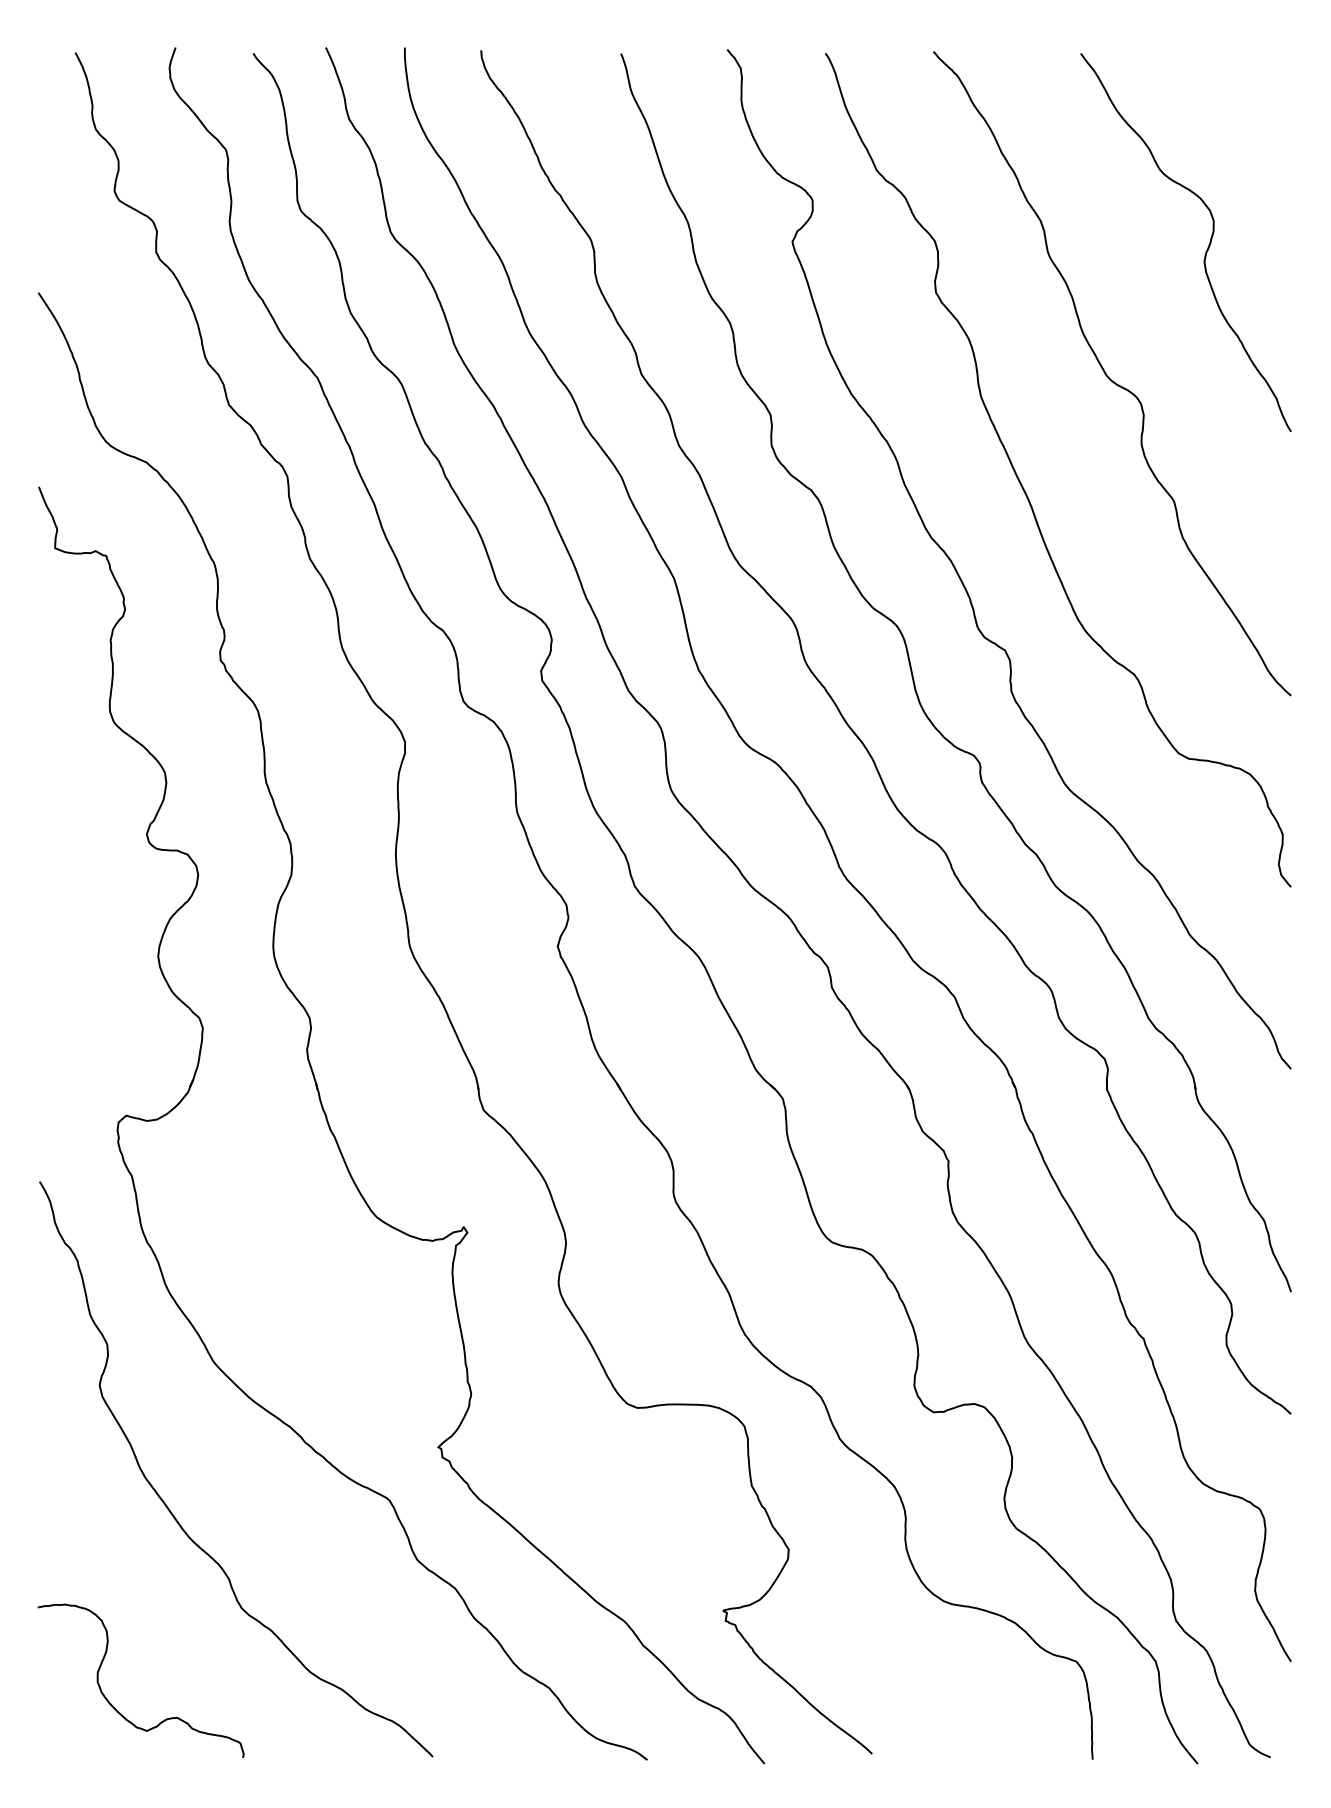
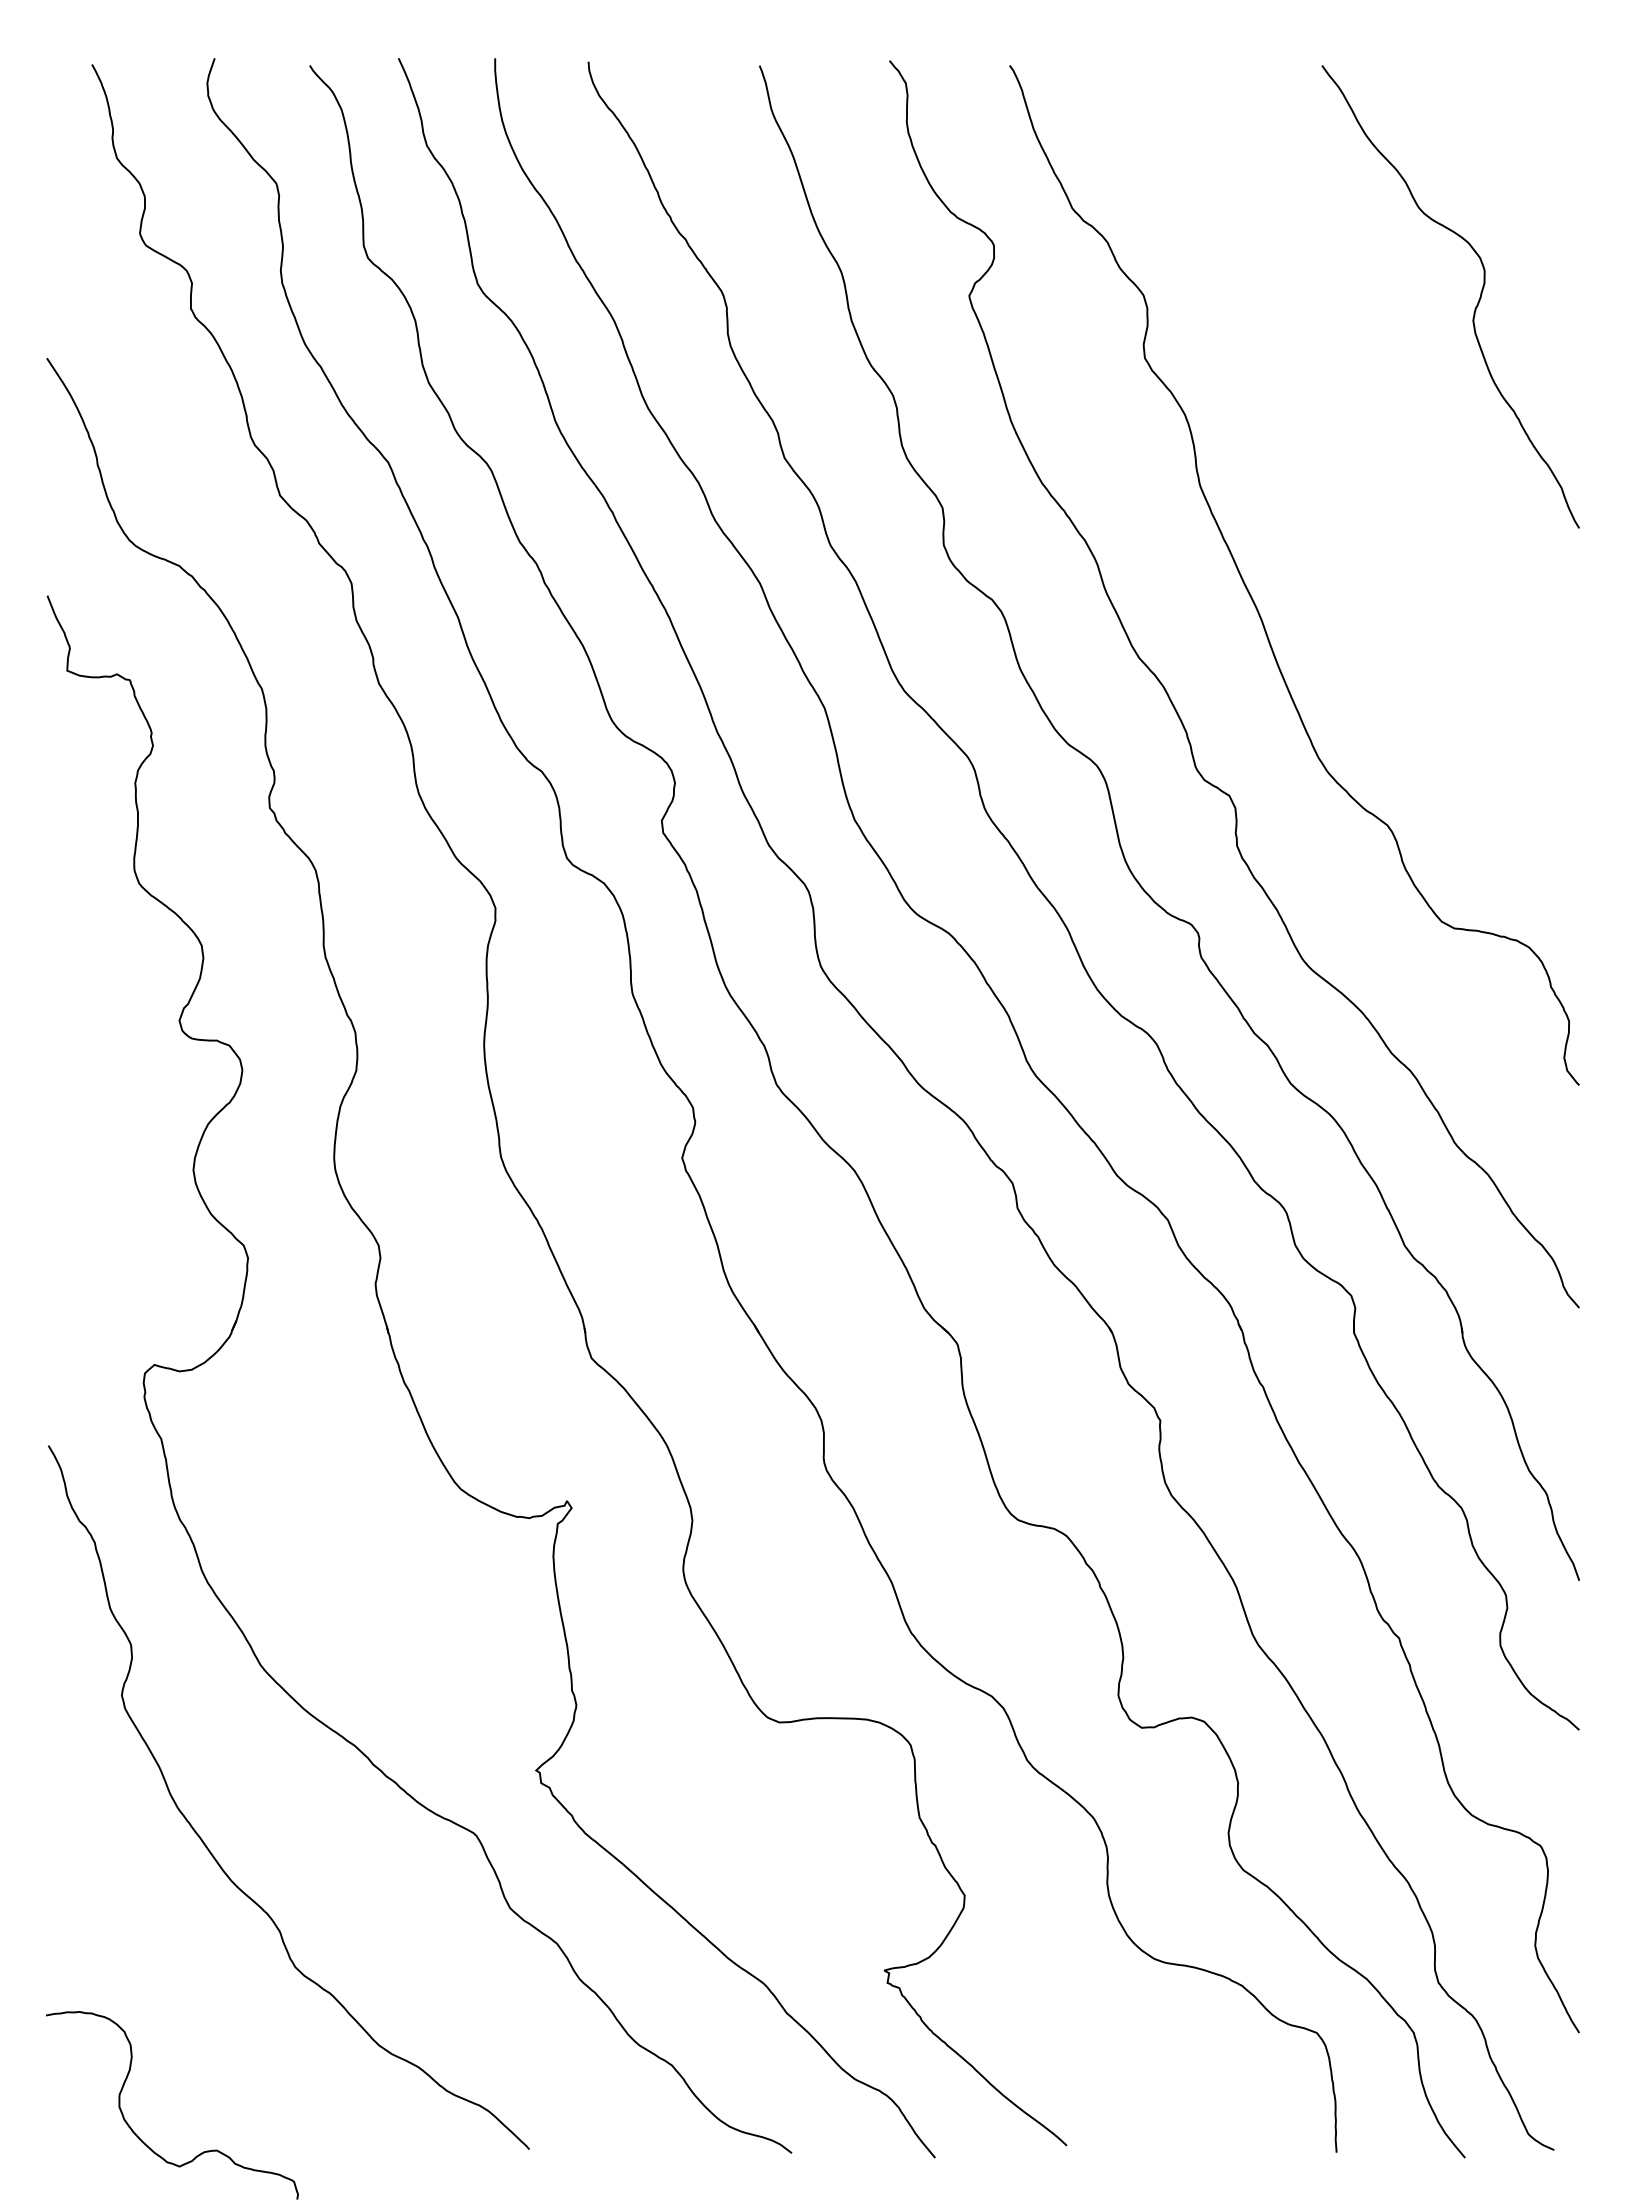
curve: (1108, 376) -> (1355, 460), removed
curve: (112, 1704) -> (137, 2134), moved

